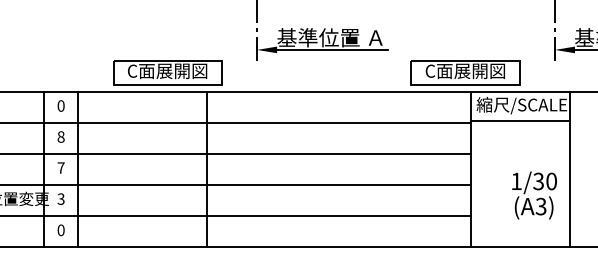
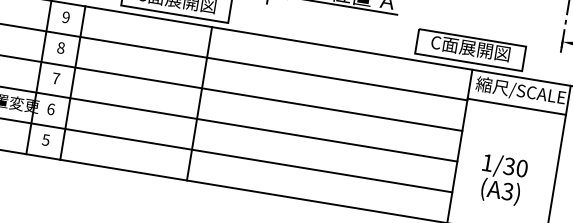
text: (60, 105) -> (65, 16), 0 -> 9
text: (534, 195) -> (503, 179), moved
text: (60, 198) -> (50, 108), 3 -> 6
text: (60, 229) -> (45, 139), 0 -> 5

